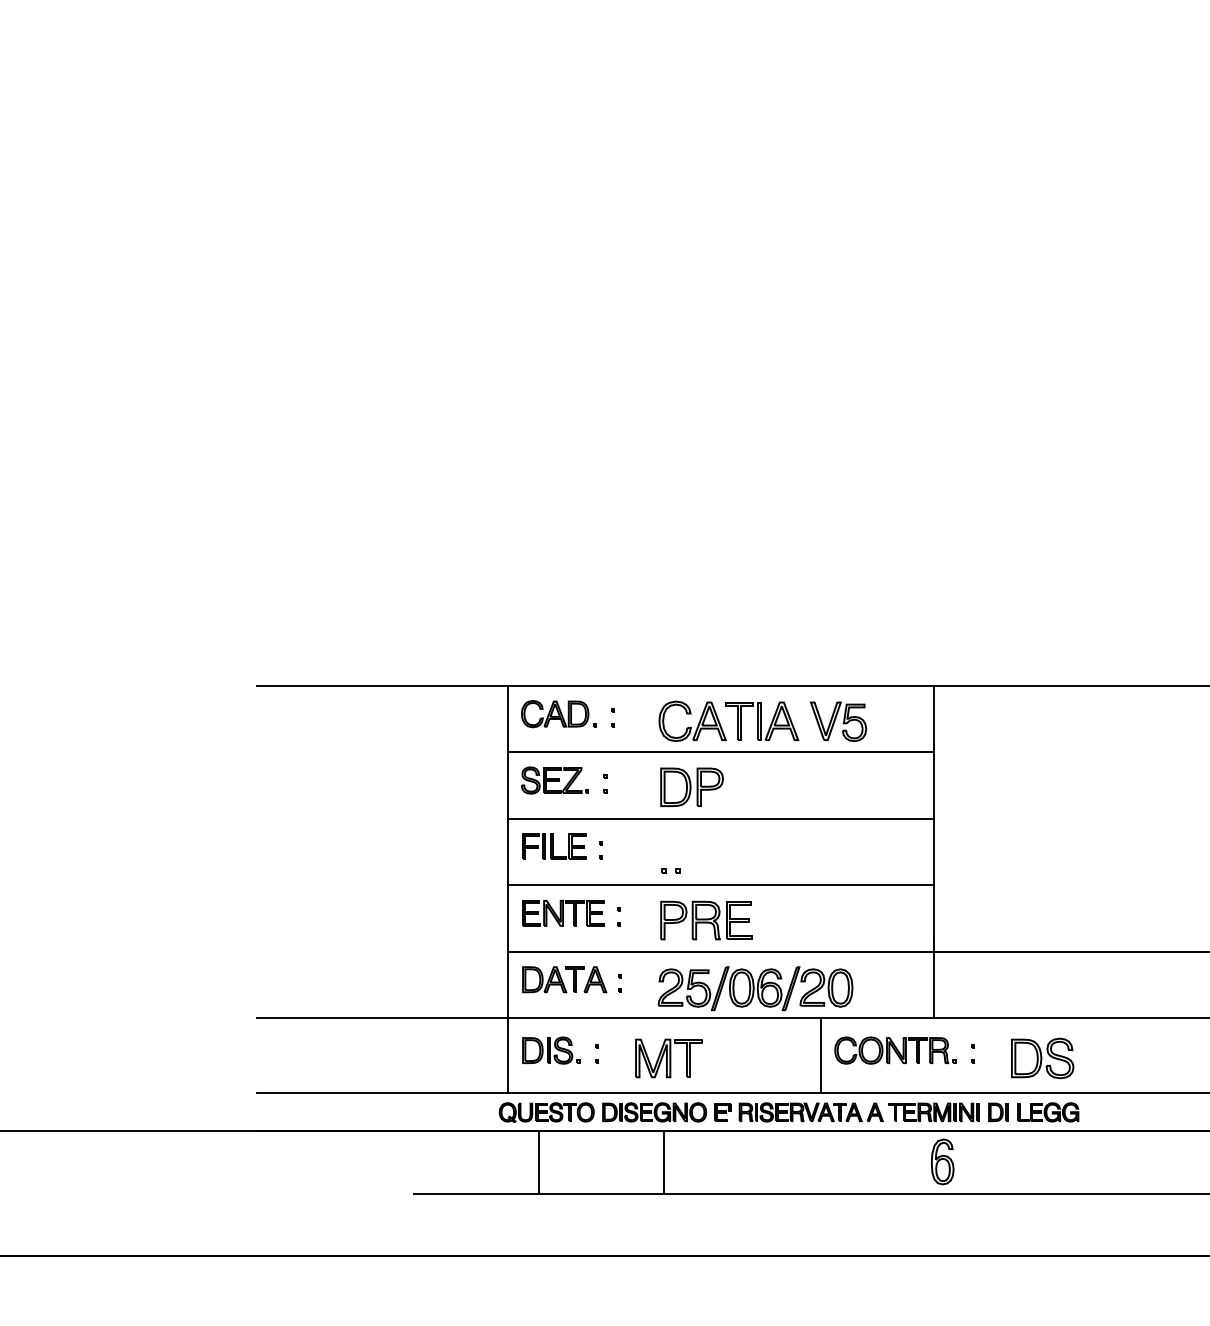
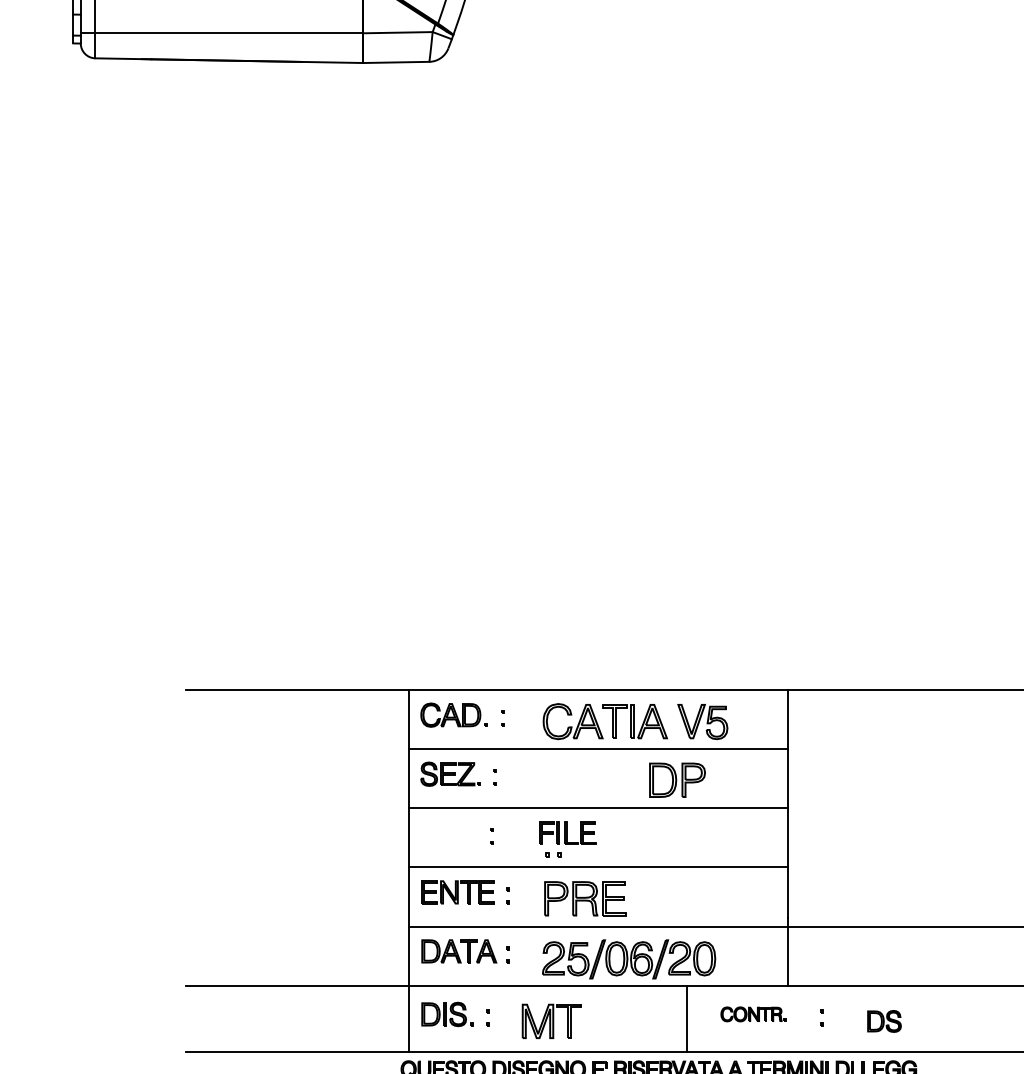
part: (691, 786) -> (677, 779), moved
part: (554, 846) -> (567, 832), moved
part: (895, 1050) -> (753, 1014), size x0.6
part: (1042, 1058) -> (884, 1021), size x0.6

